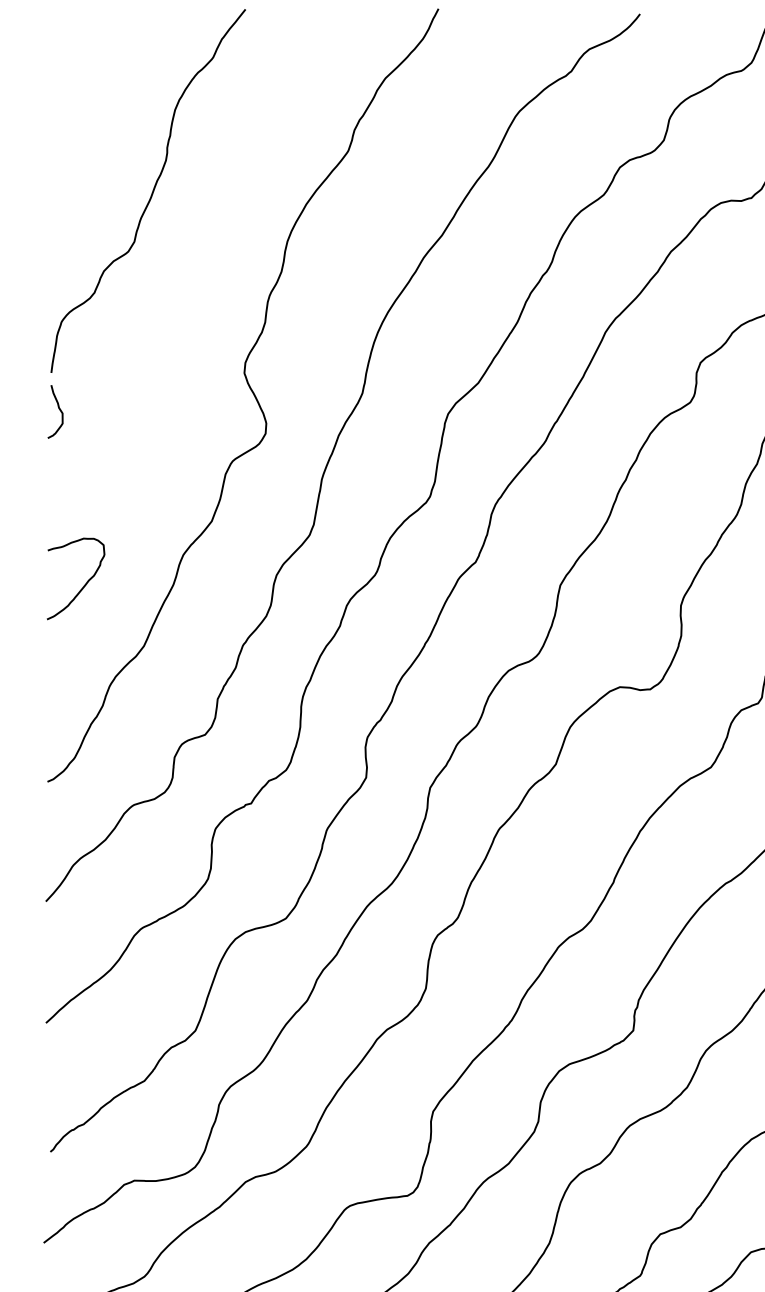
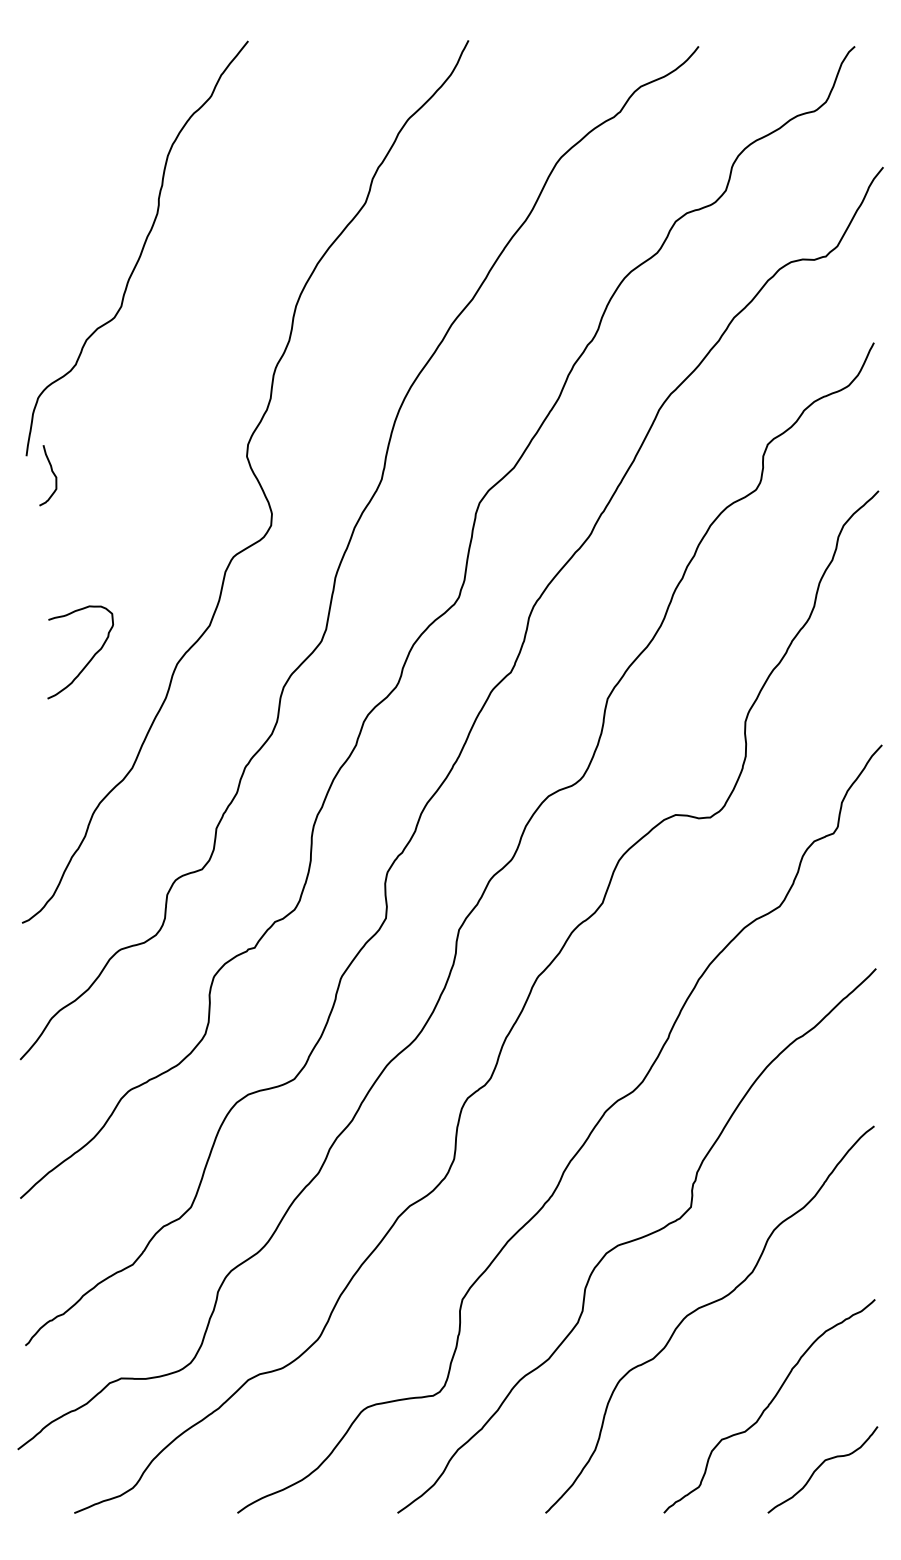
curve: (59, 409) -> (52, 473), moved
curve: (84, 584) -> (90, 658), moved

